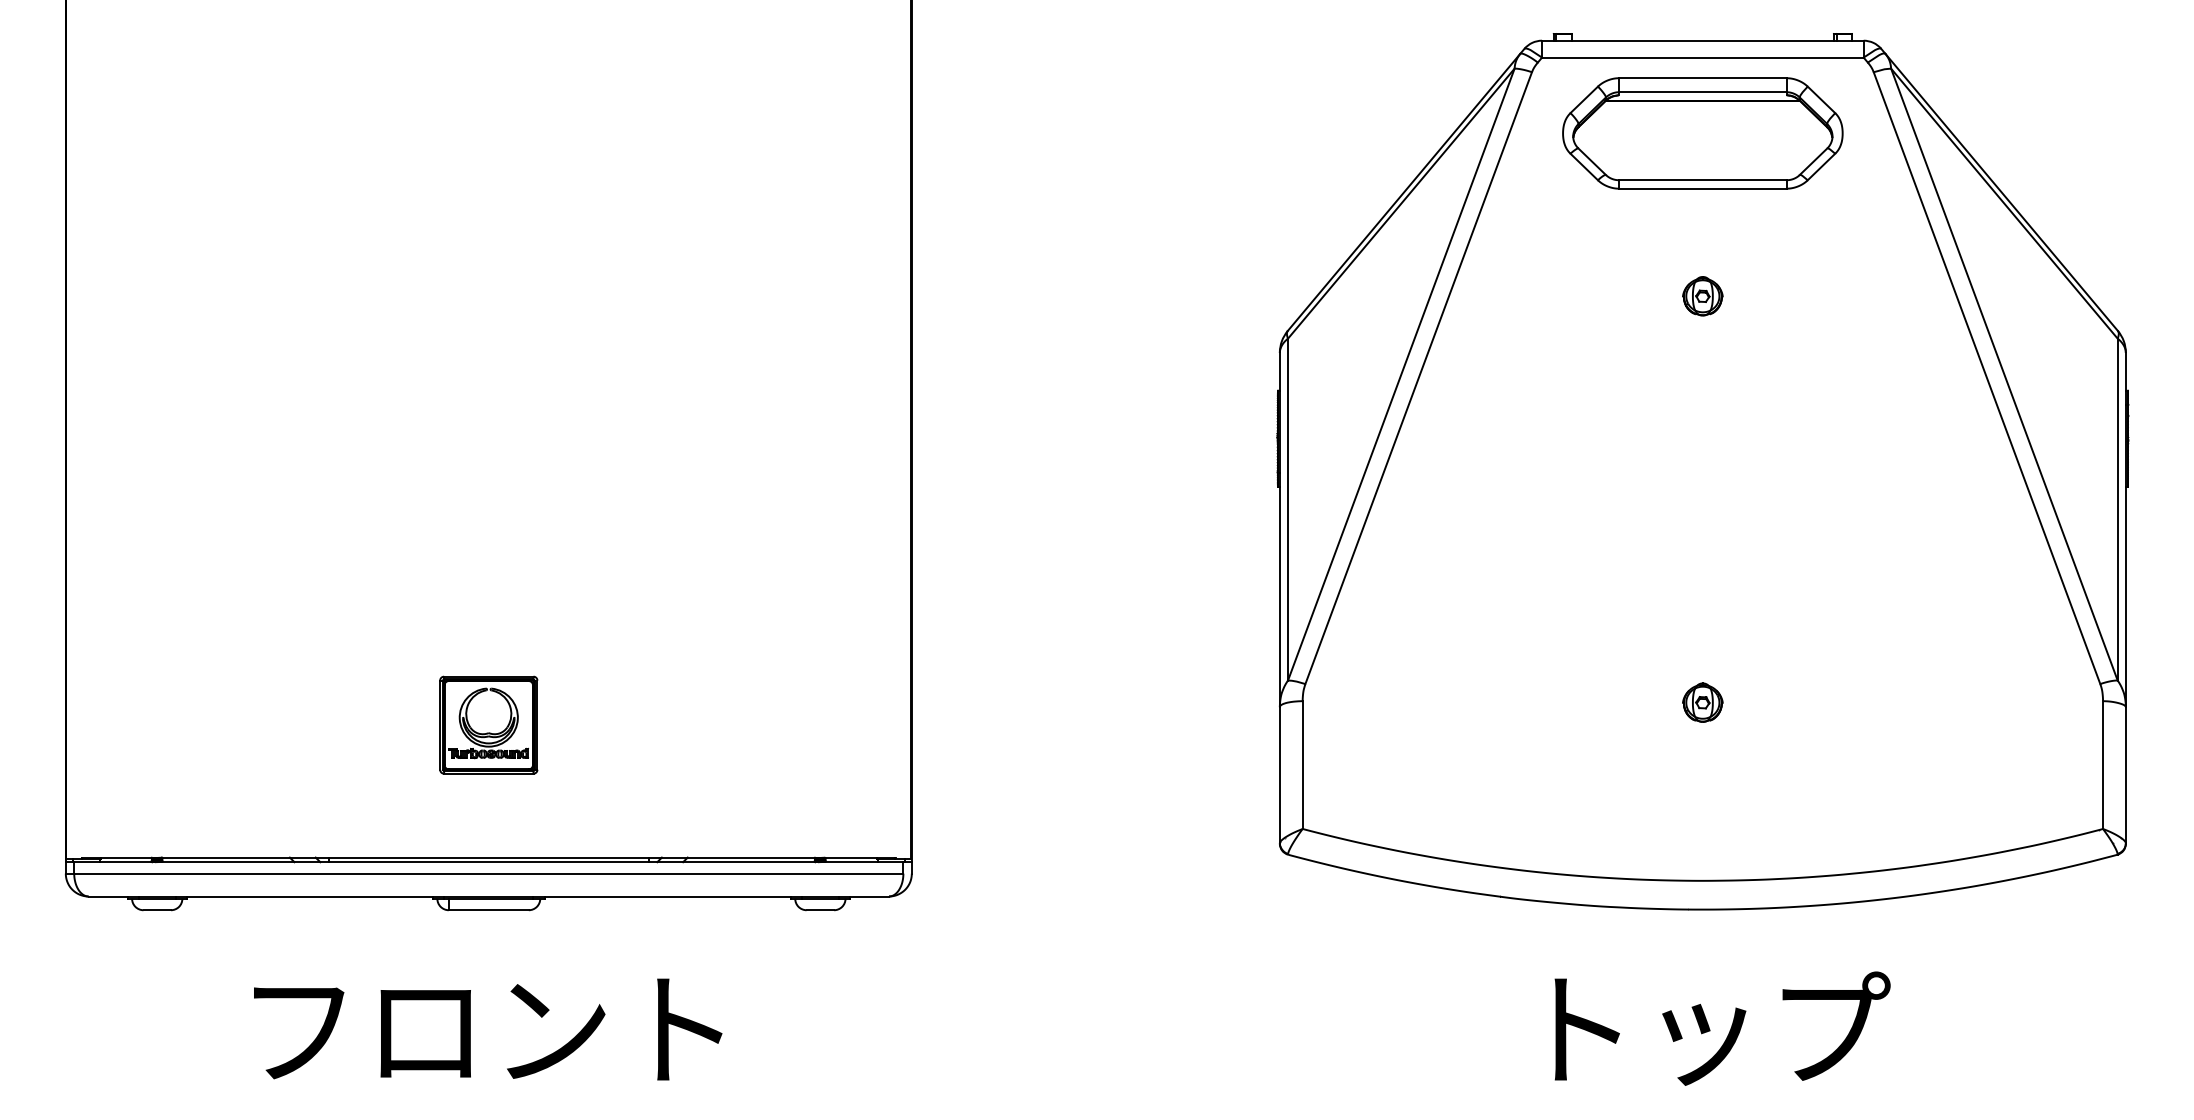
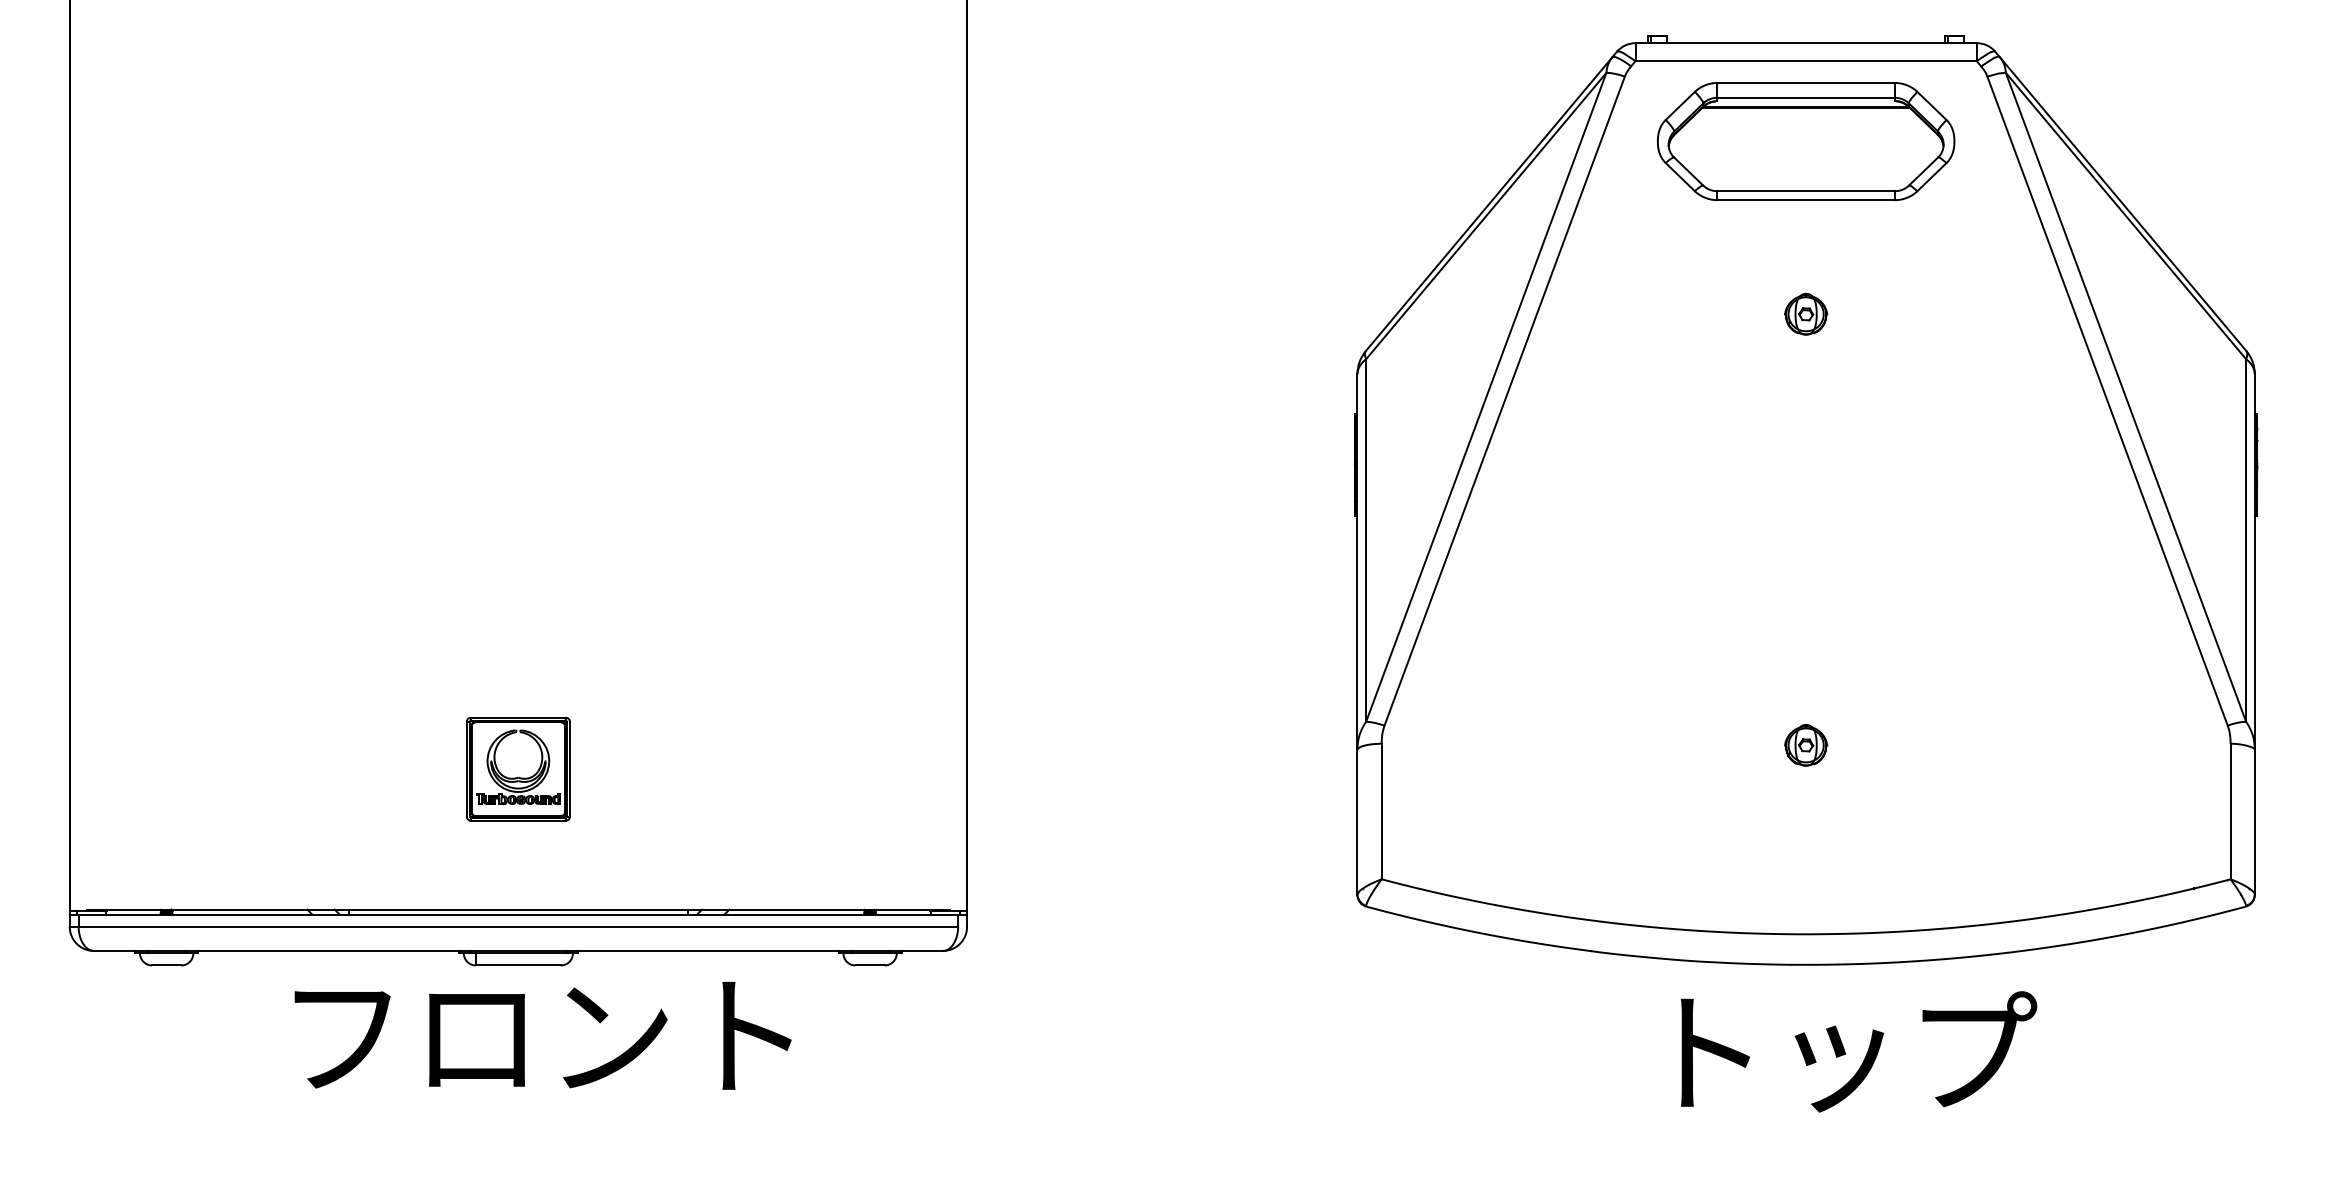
text: (1722, 1028) -> (1858, 1051), moved
text: (488, 1029) -> (543, 1035), moved

